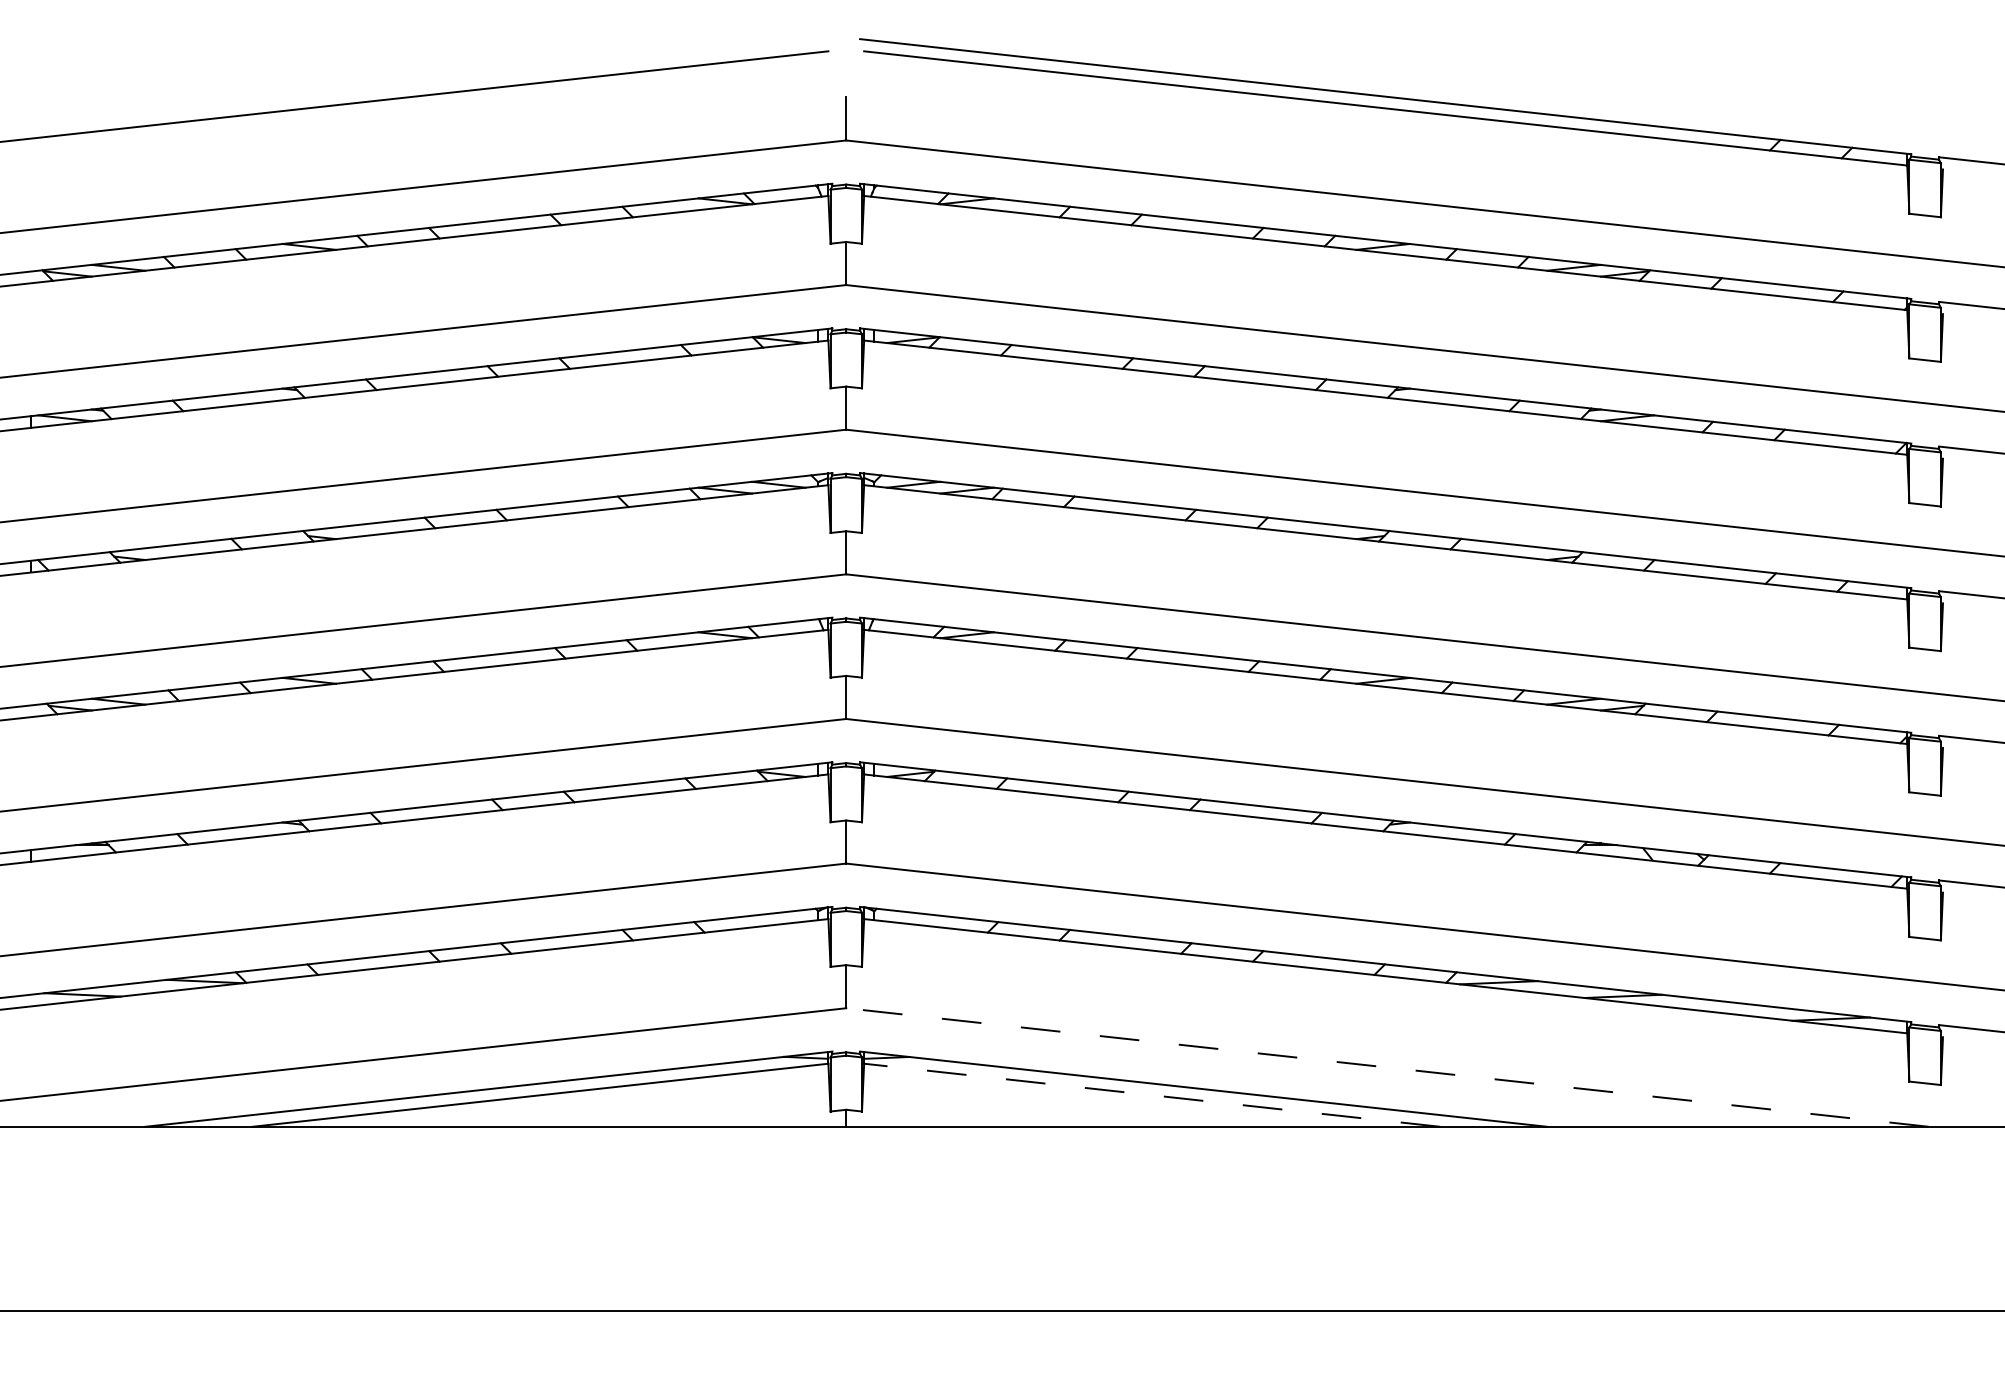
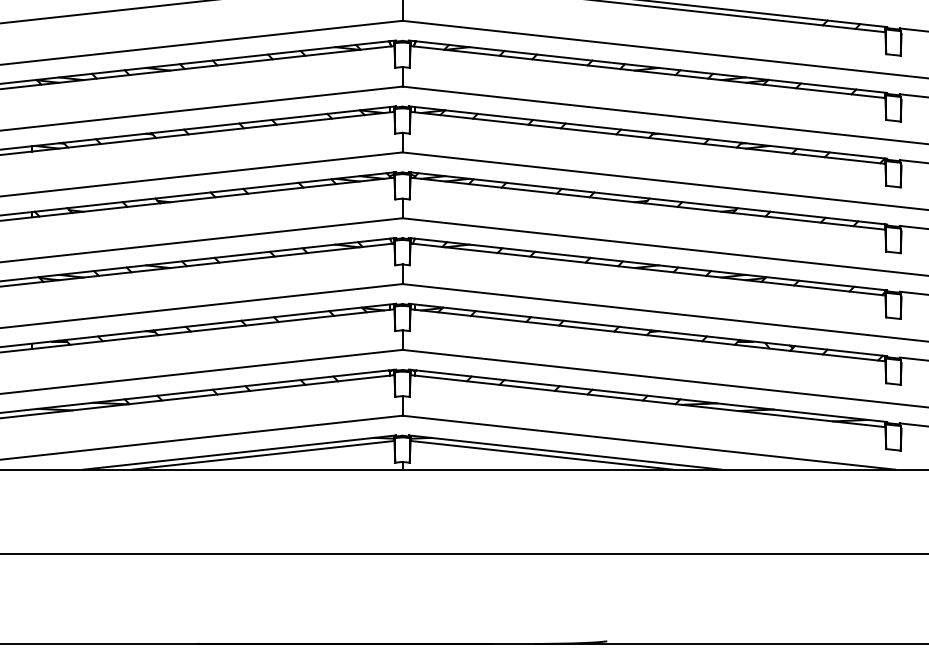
line: (1386, 1067) -> (648, 442), dashed -> solid
line: (1151, 1095) -> (541, 455), dashed -> solid

